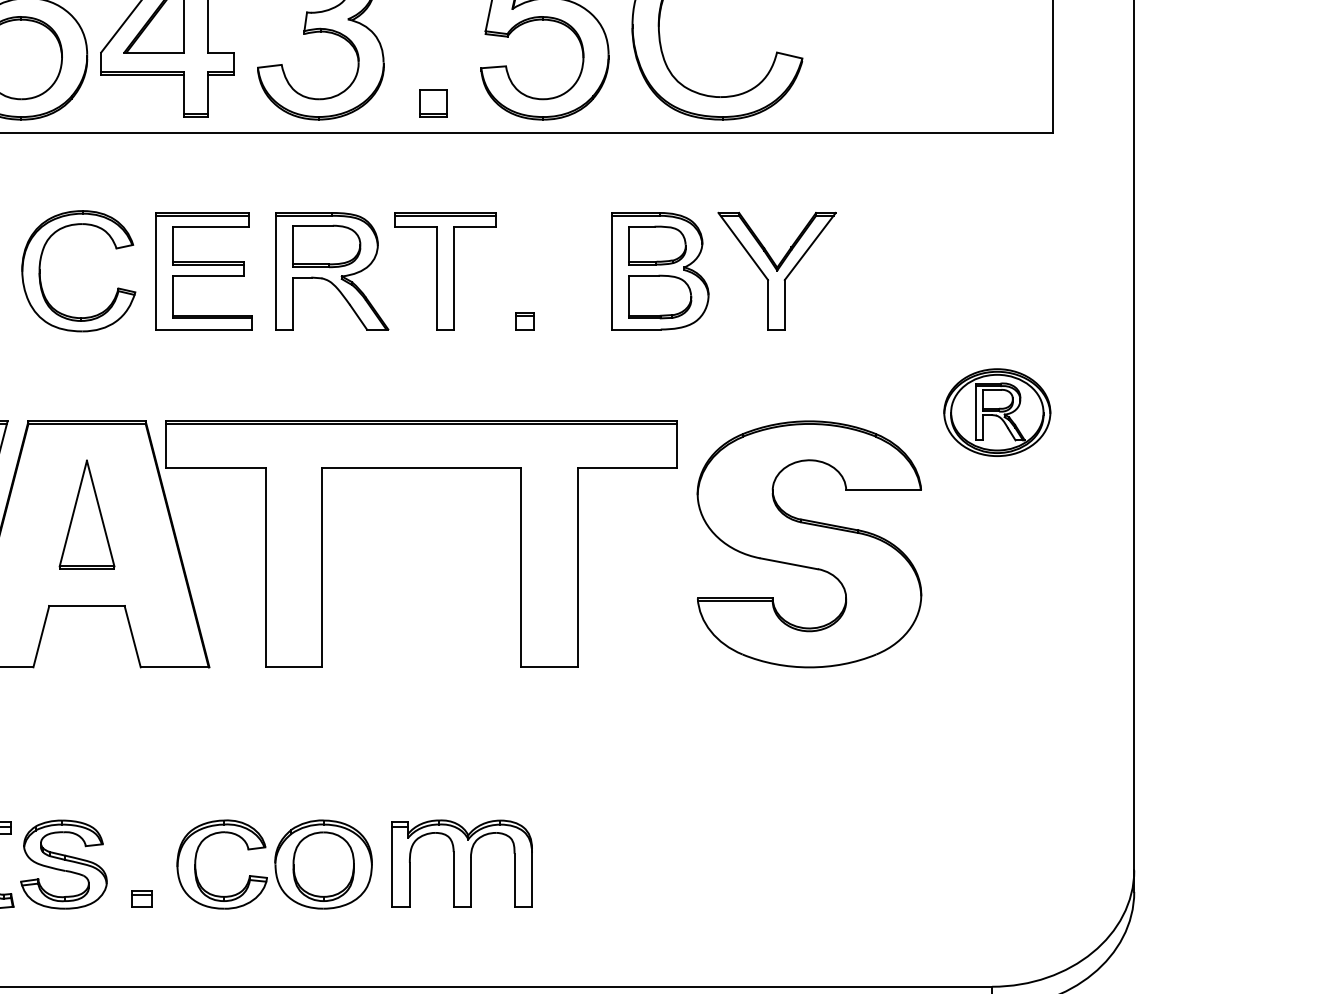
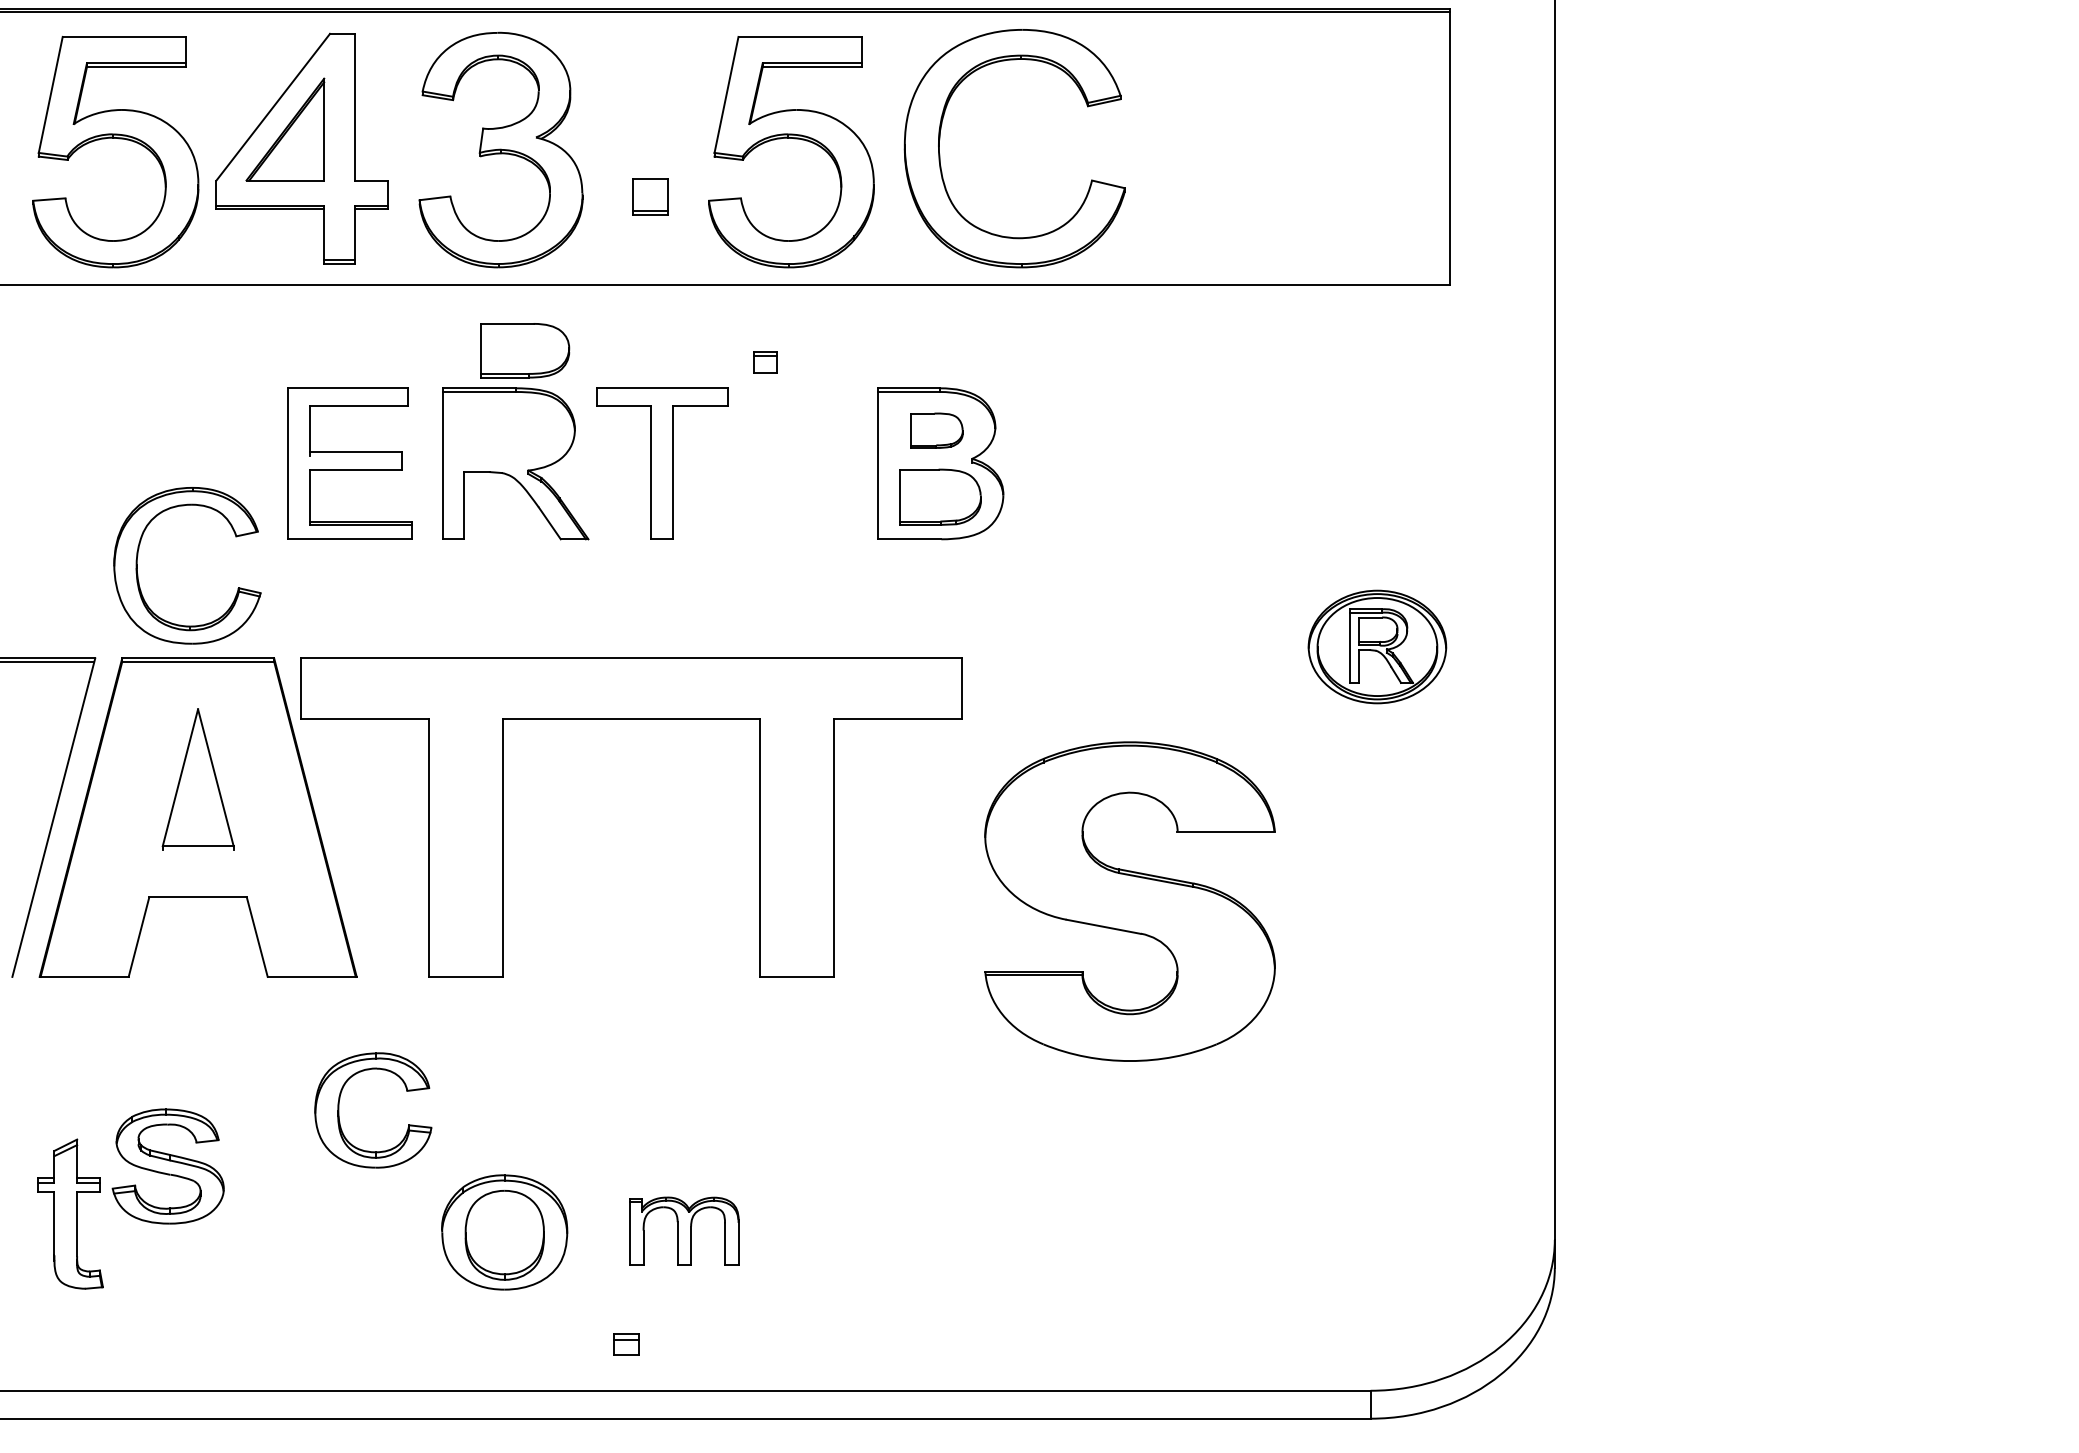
part: (433, 102) -> (650, 196), moved
line: (202, 216) -> (347, 392), removed
line: (445, 216) -> (662, 392), removed
part: (656, 245) -> (936, 430), size x0.7
part: (326, 246) -> (525, 350), moved
line: (208, 264) -> (355, 455), removed
part: (777, 271) -> (1092, 463), removed
part: (40, 277) -> (138, 574), moved
part: (524, 321) -> (765, 362), moved
line: (421, 423) -> (631, 661), removed
part: (809, 544) -> (1129, 901), moved
line: (86, 568) -> (197, 849), removed
part: (462, 863) -> (684, 1230), size x0.6
part: (63, 864) -> (167, 1166), moved
part: (196, 864) -> (339, 1110), moved
part: (142, 898) -> (626, 1344), moved

